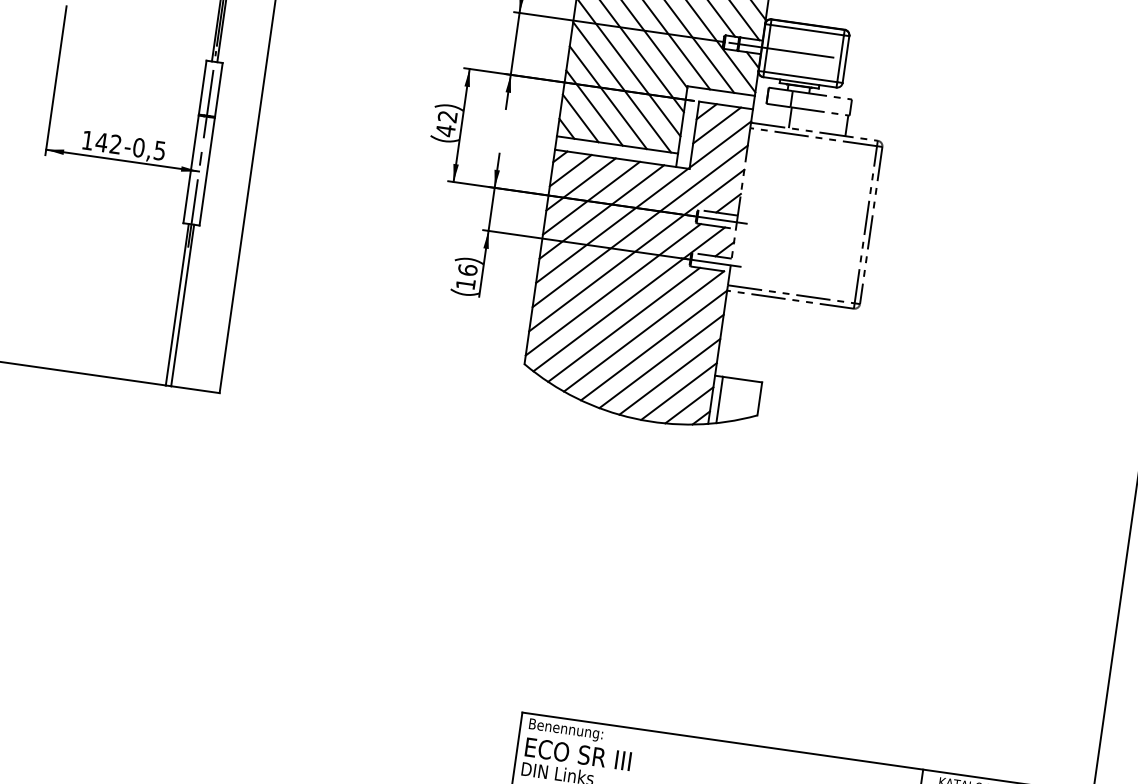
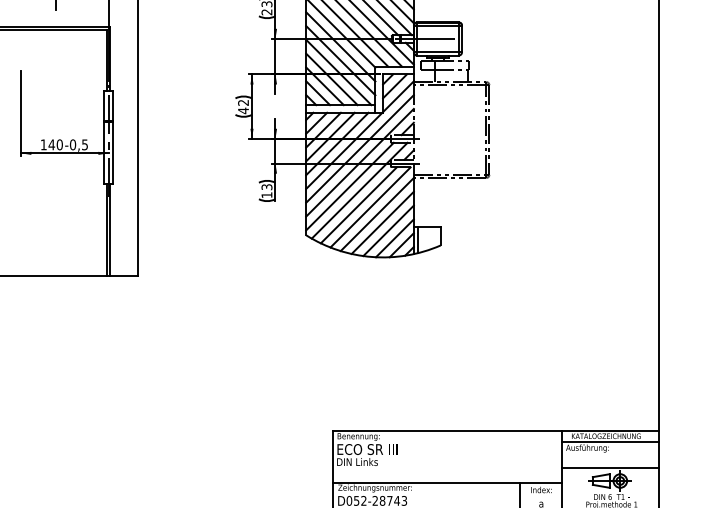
text: (115, 143) -> (59, 144), 142 -> 140
text: (466, 270) -> (266, 187), 16 -> 13

